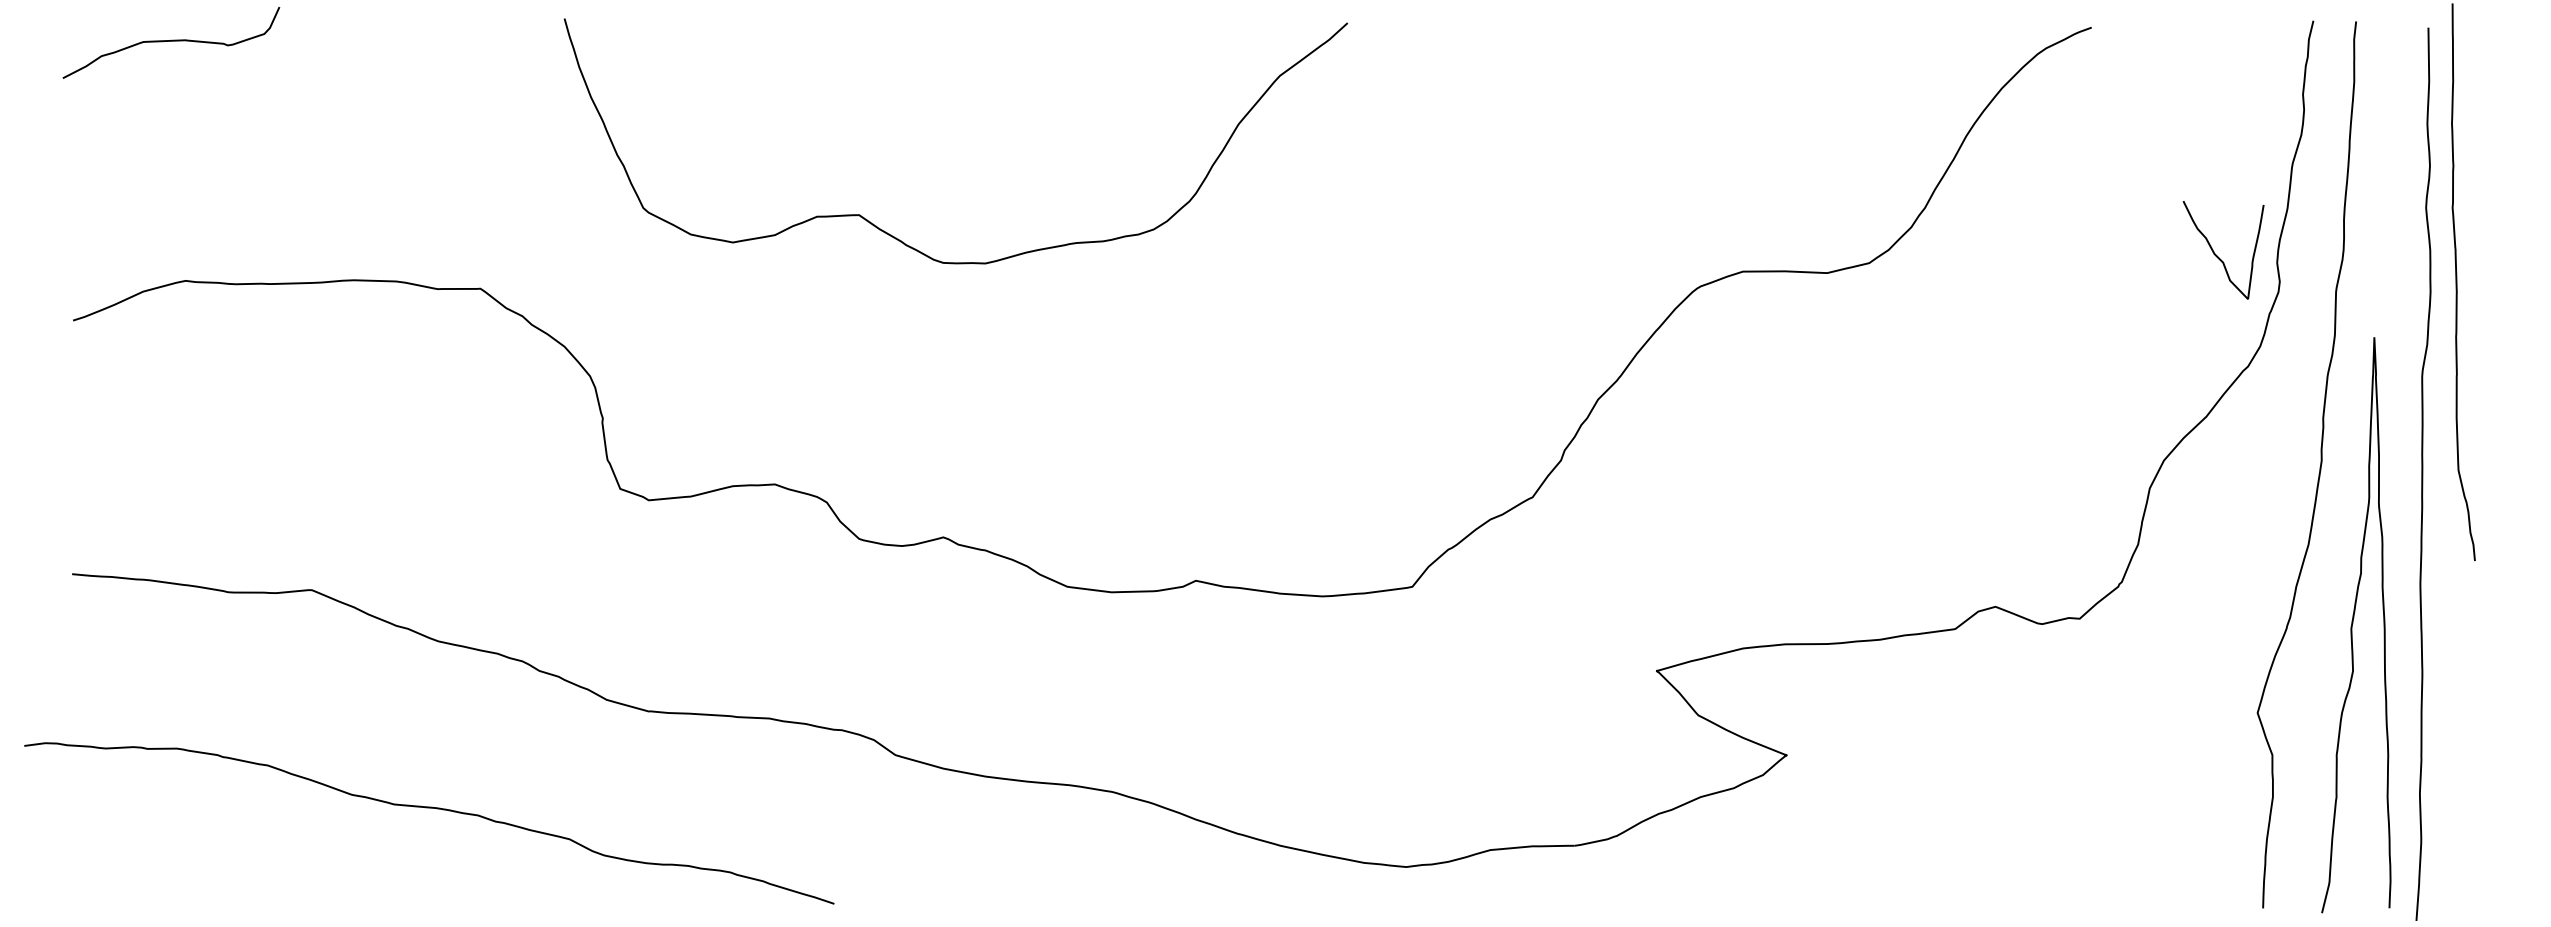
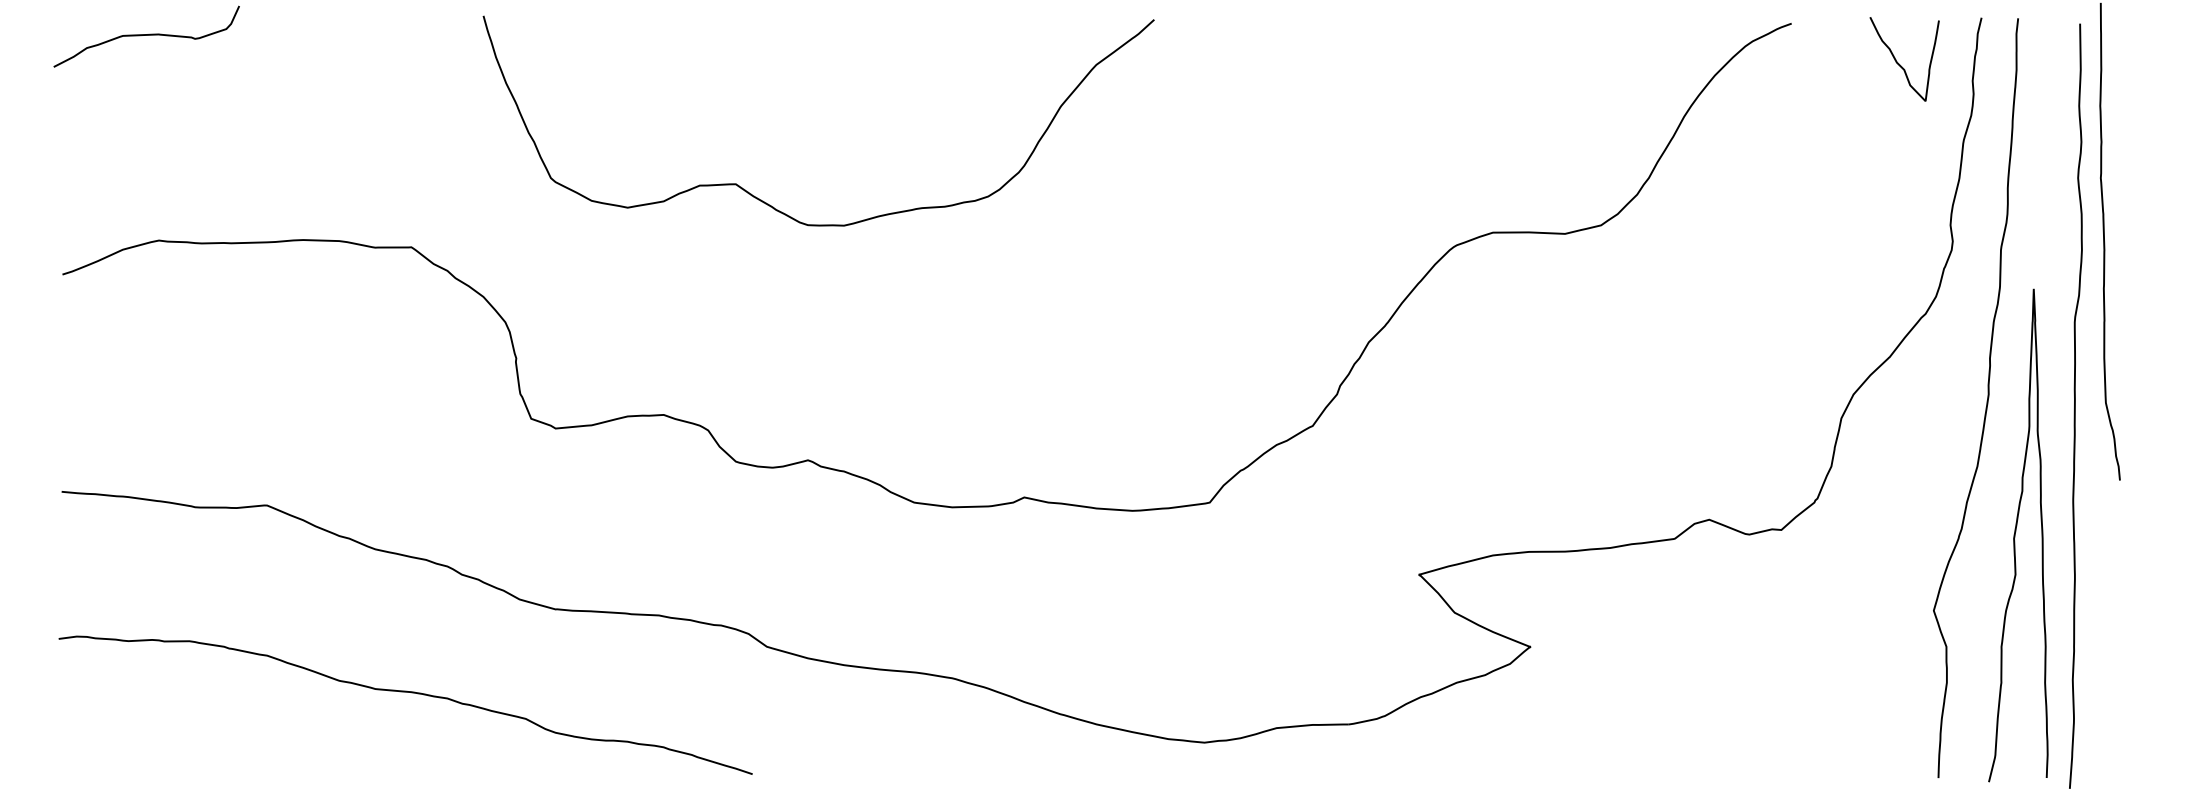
curve: (2217, 255) -> (1899, 63), moved
curve: (429, 808) -> (405, 692), moved

